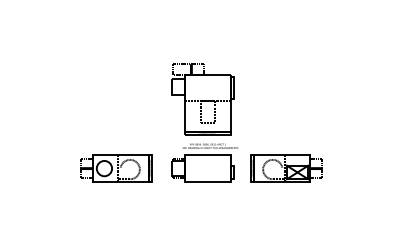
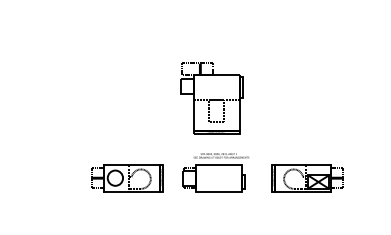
part: (202, 99) -> (211, 99), moved
part: (286, 168) -> (307, 178), moved

